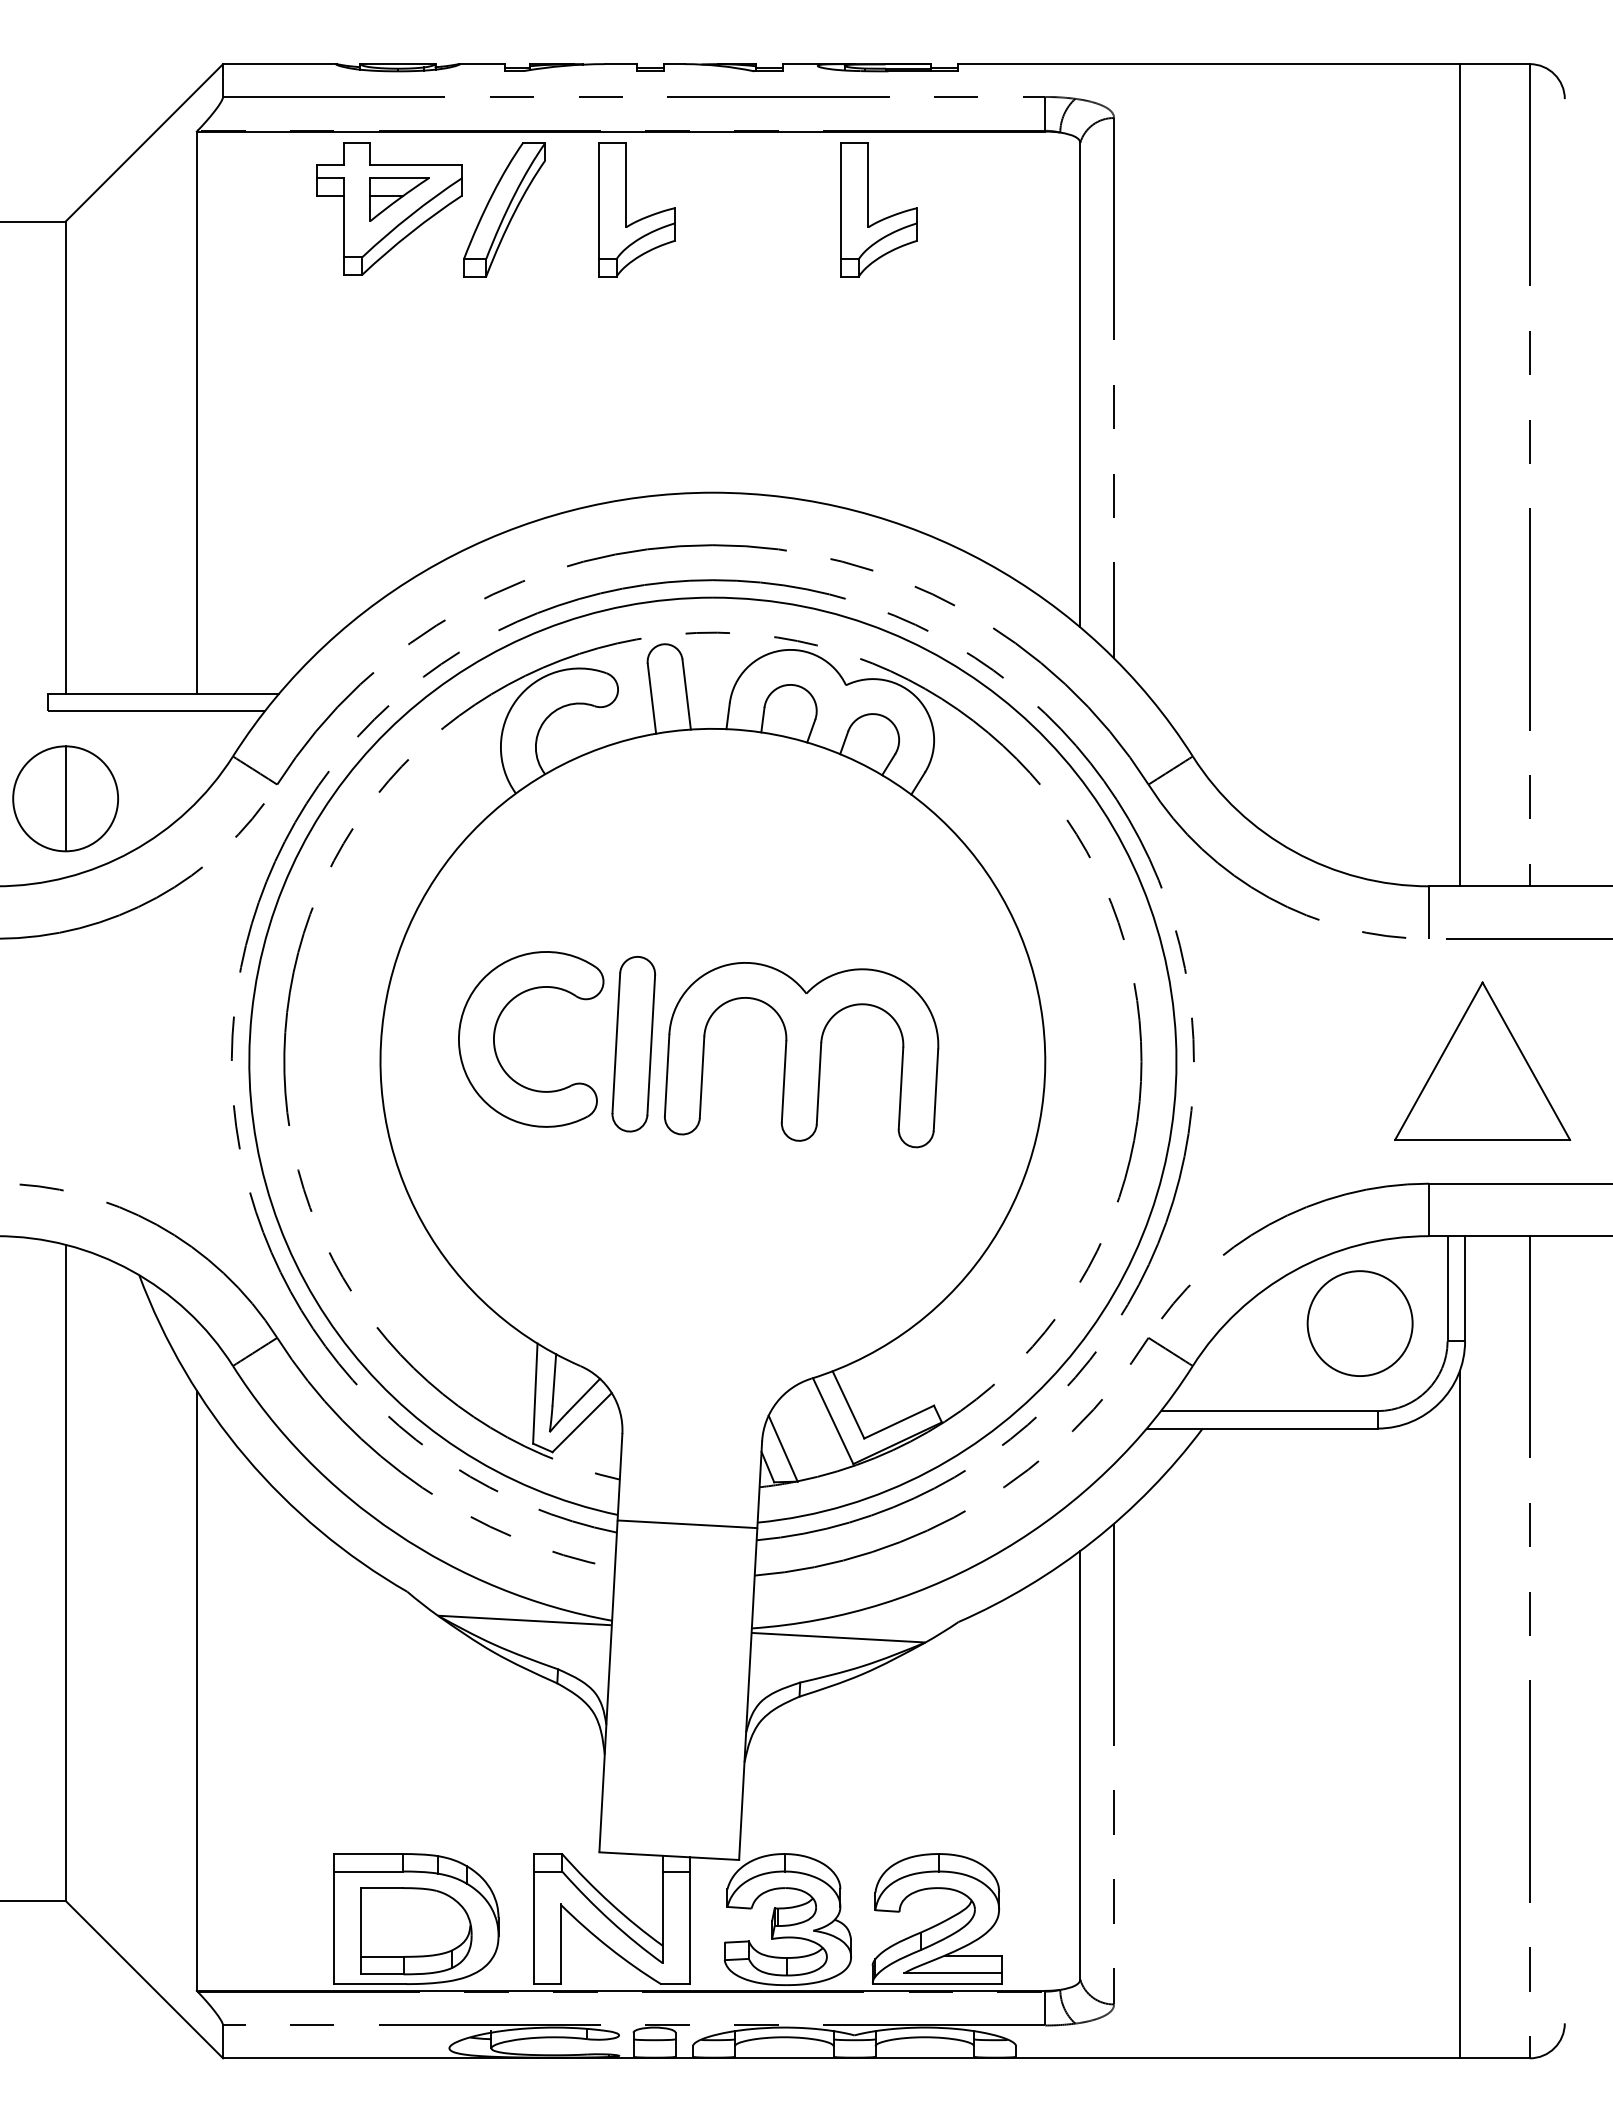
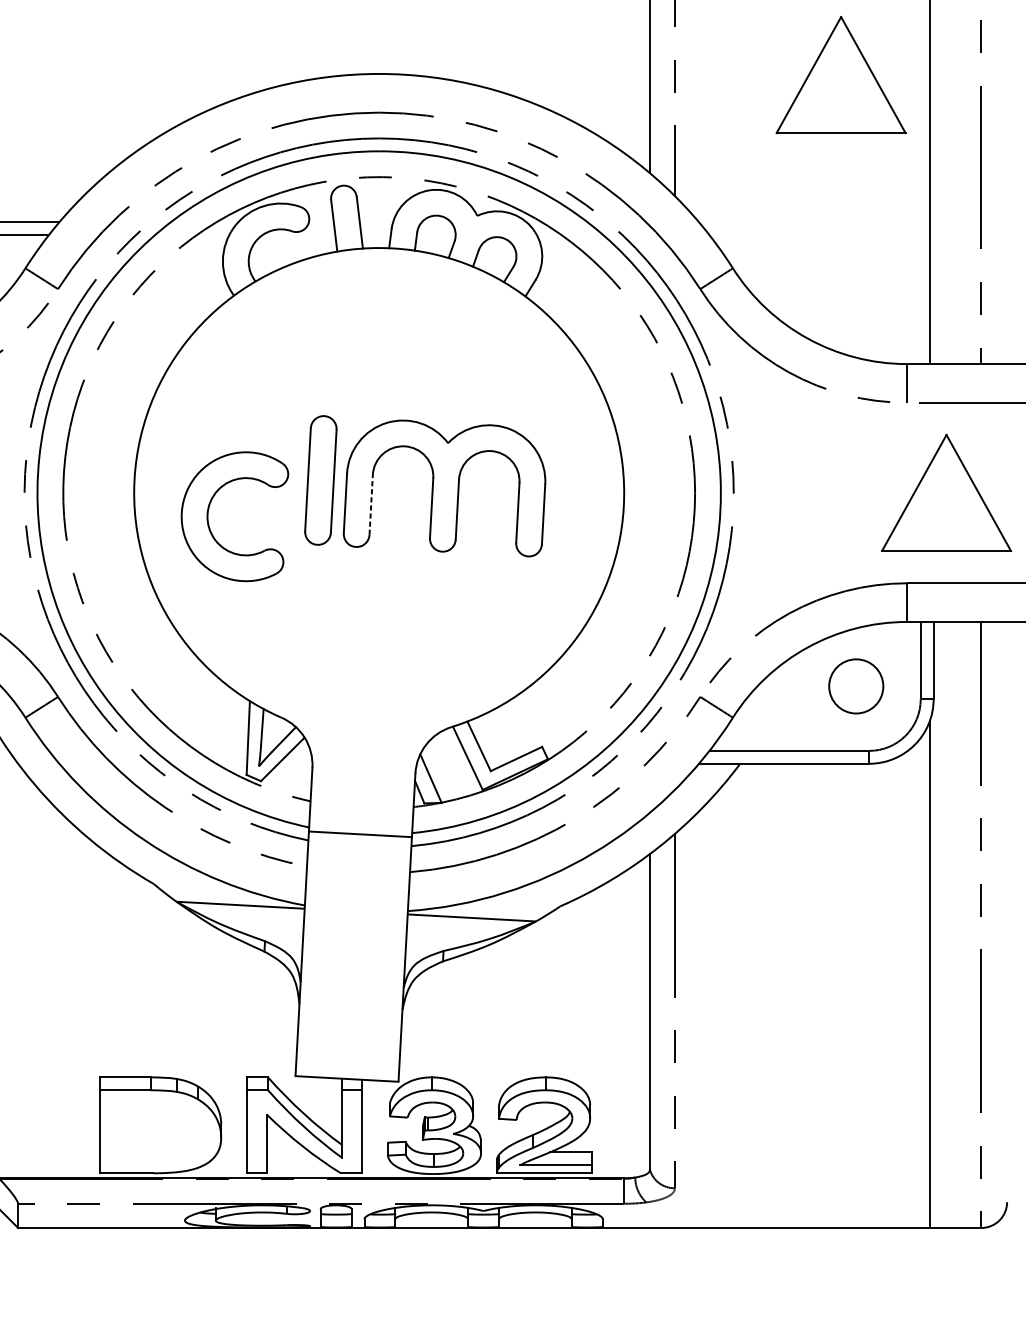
part: (1339, 493) -> (841, 74), added
part: (495, 1034) -> (208, 513), moved
line: (702, 1077) -> (371, 505), solid -> dashed
circle: (1359, 1323) -> (855, 686), size x0.7
part: (416, 1931) -> (160, 1134), removed

